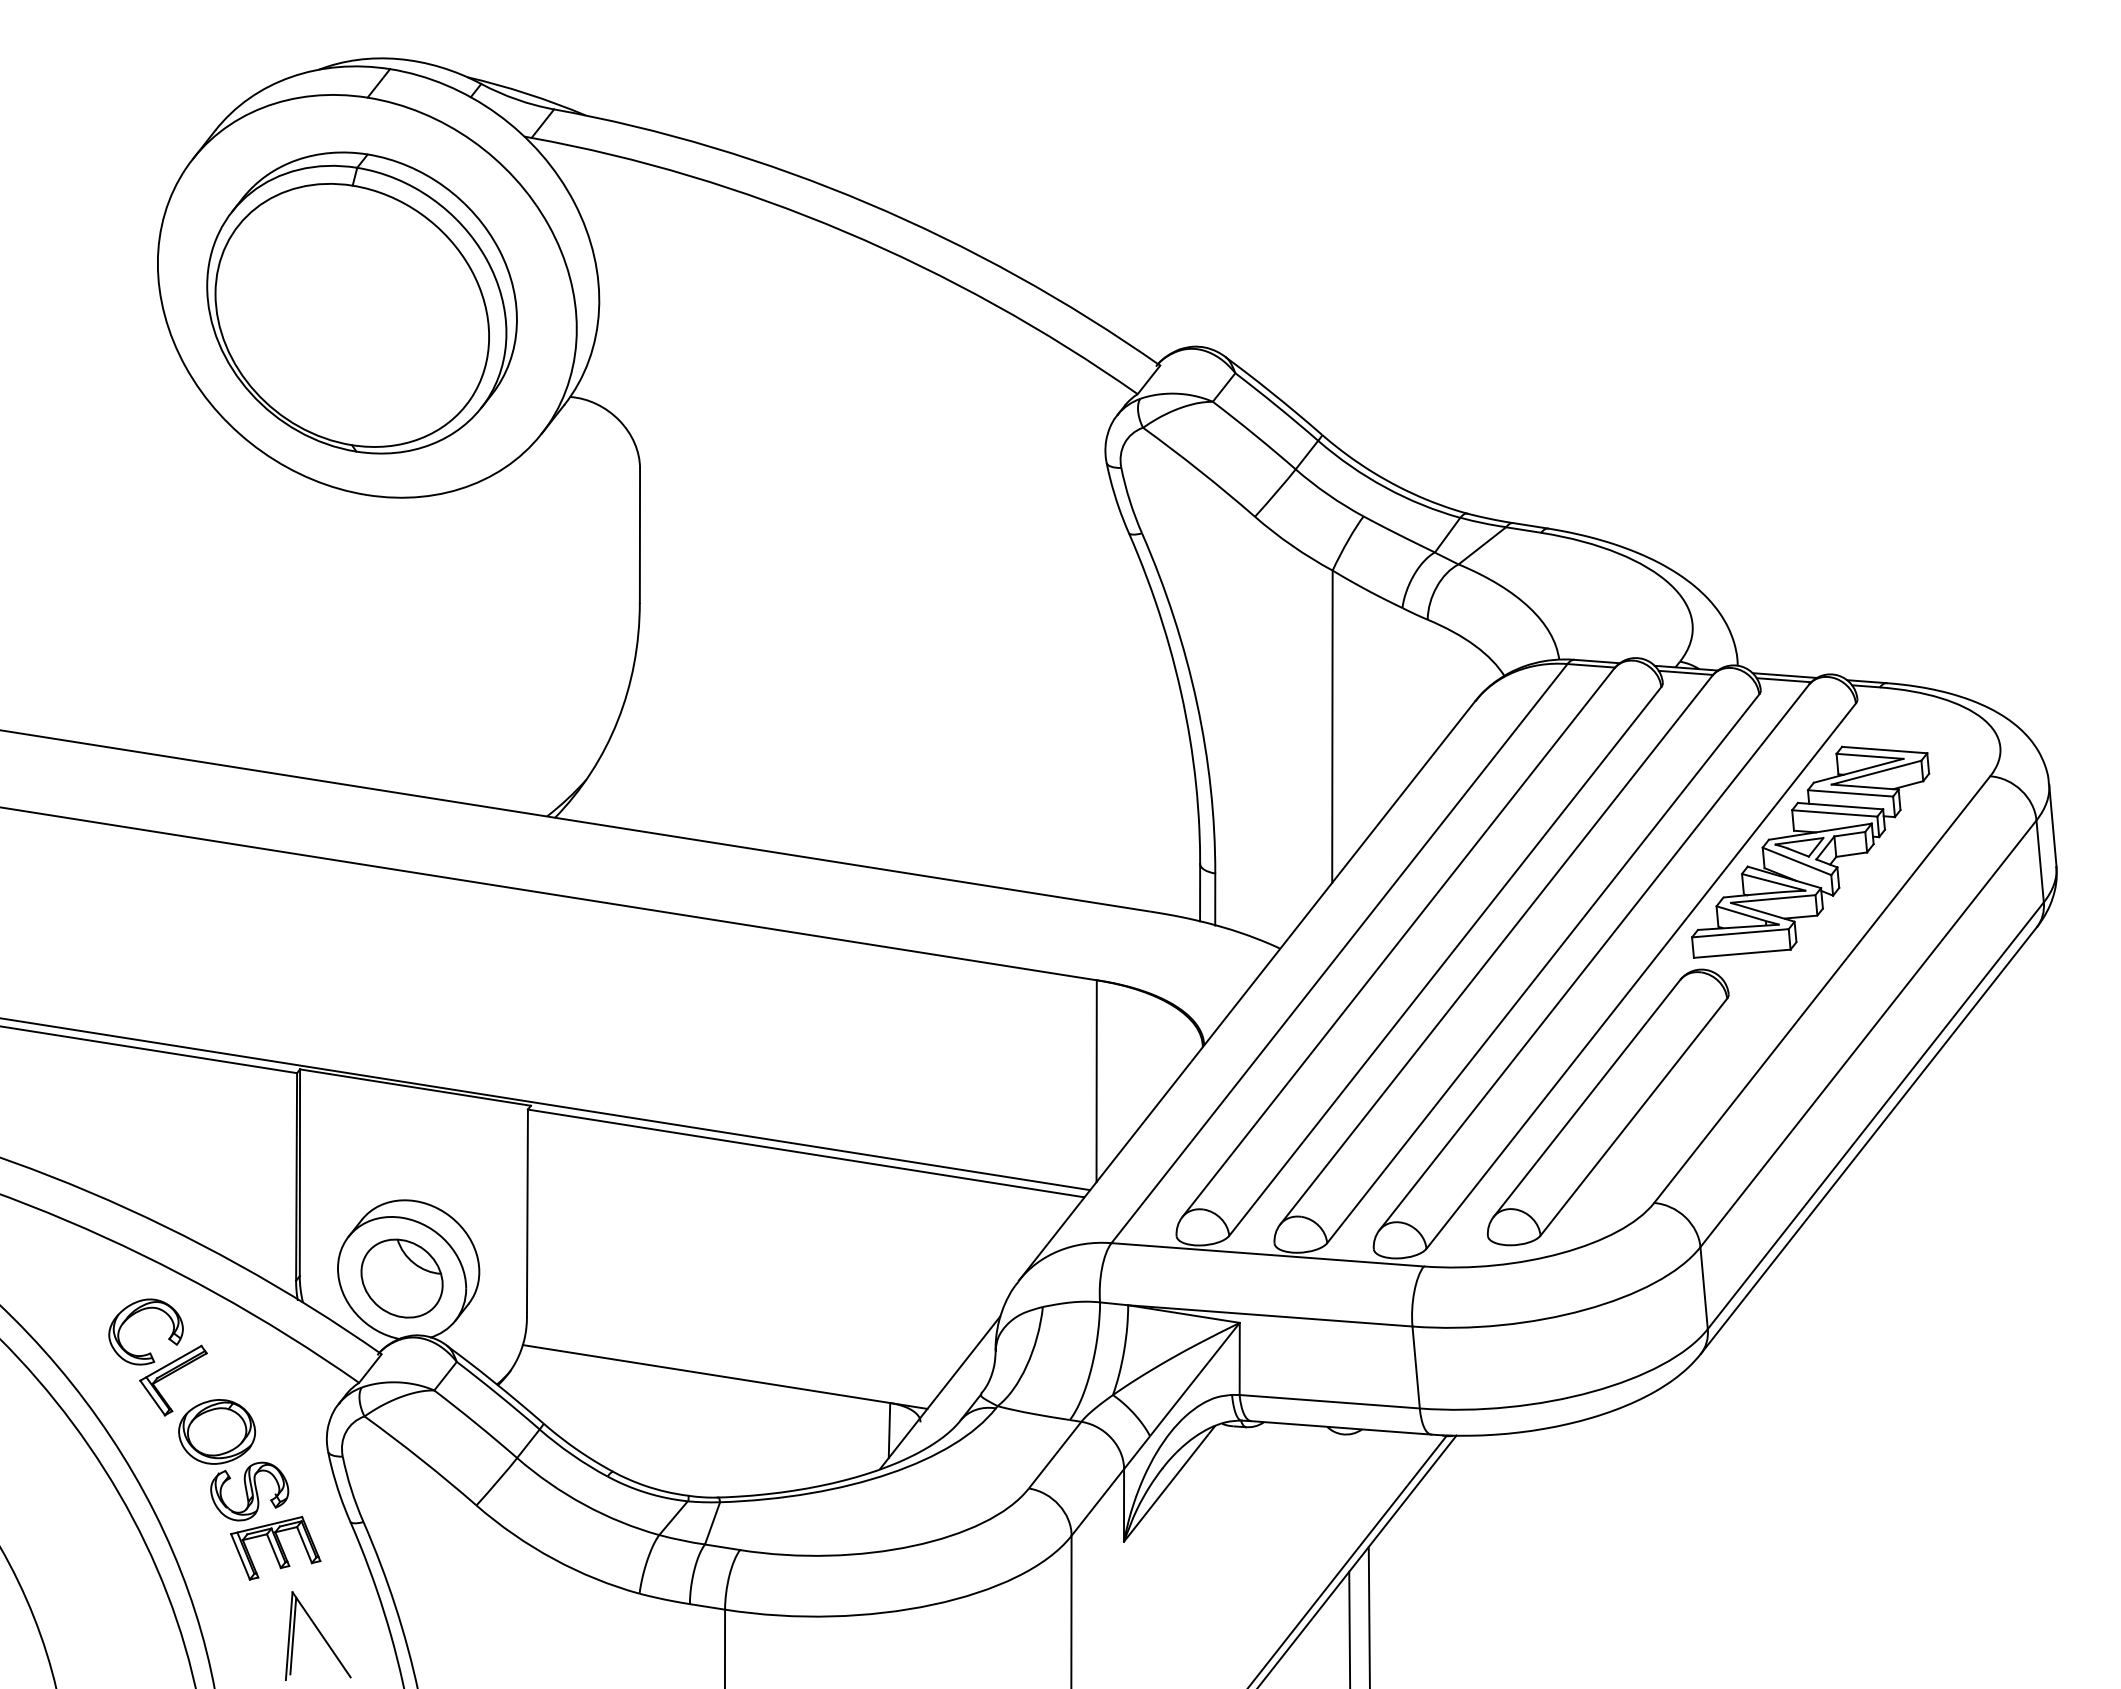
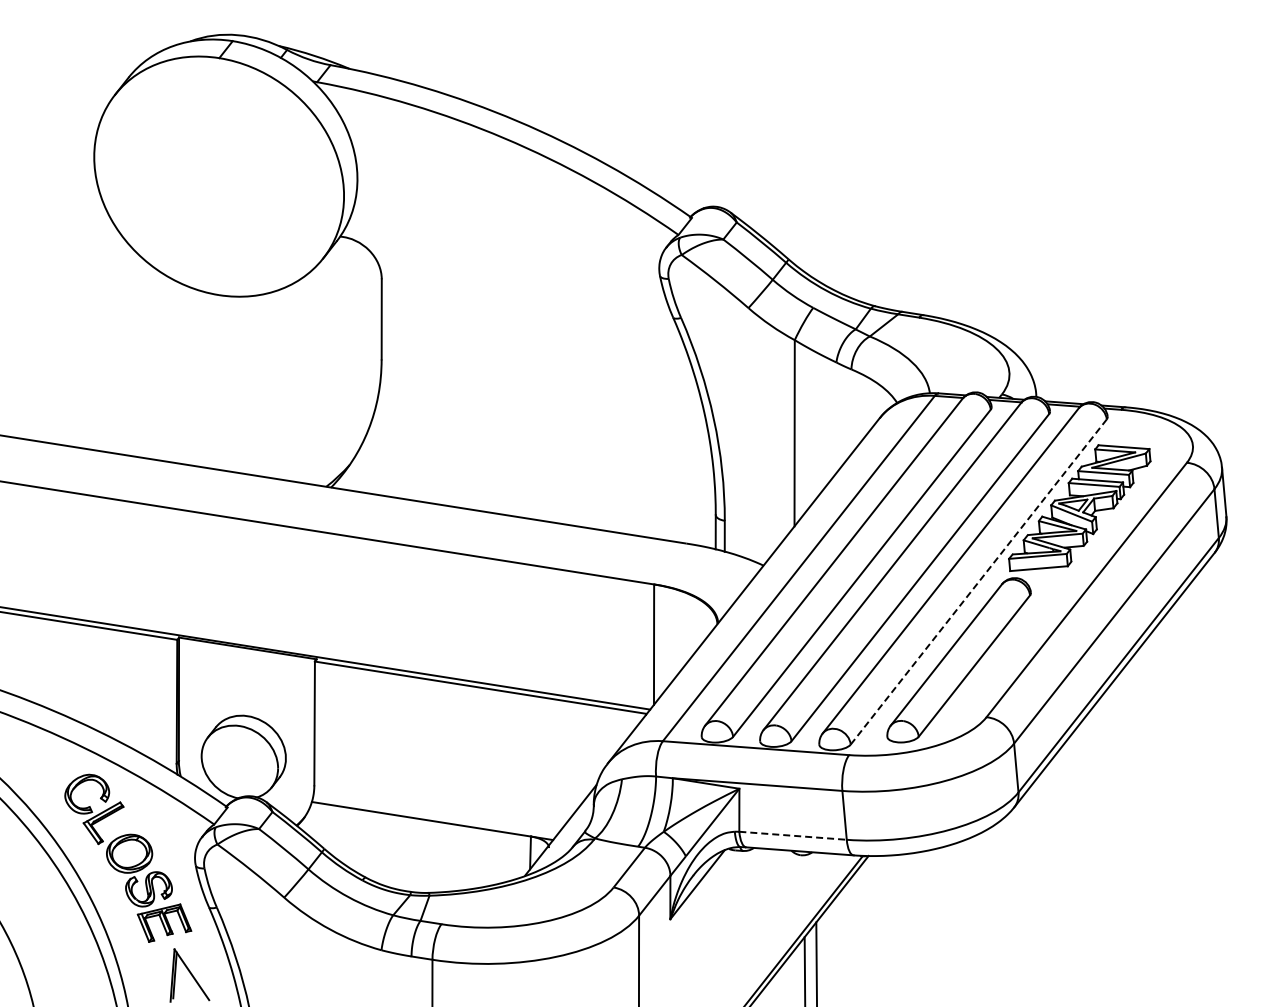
part: (361, 302) -> (215, 180), removed
line: (1640, 976) -> (978, 582), solid -> dashed
part: (401, 1278) -> (239, 762), removed
line: (1330, 1401) -> (793, 835), solid -> dashed

